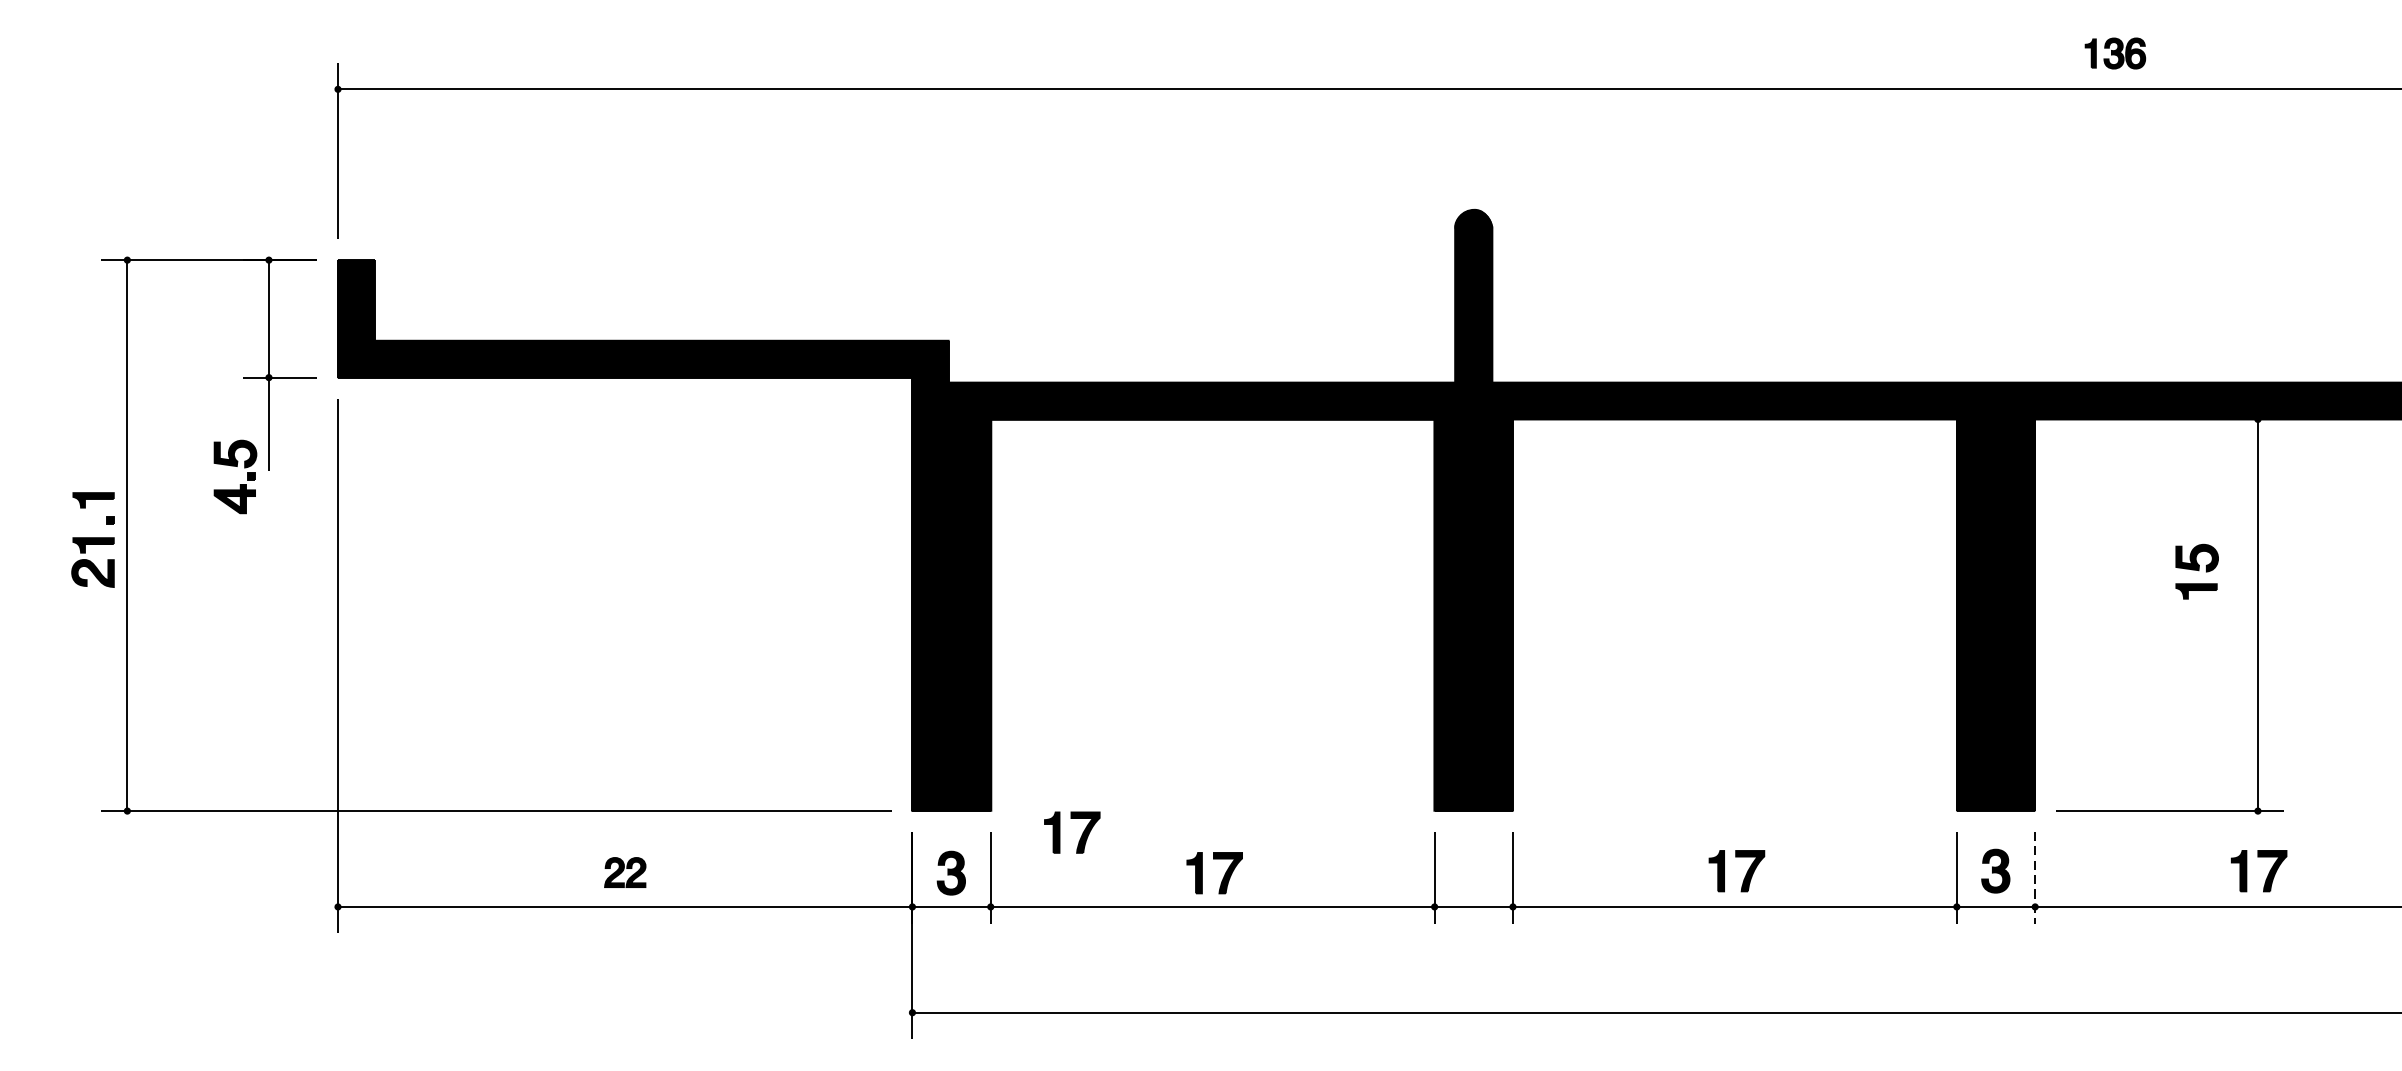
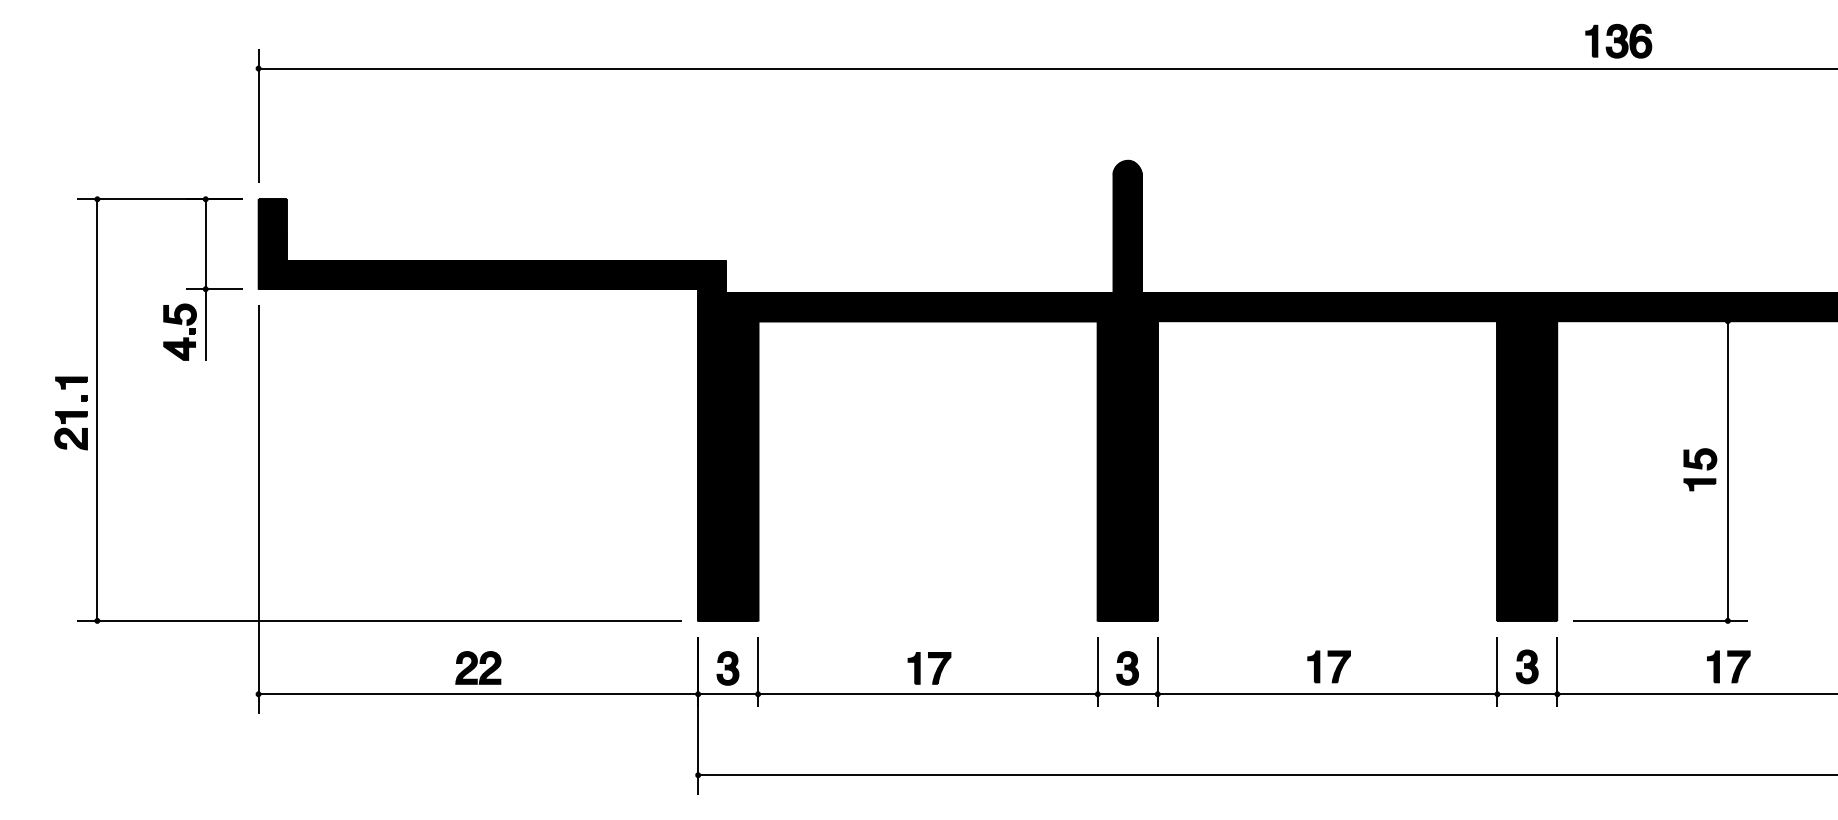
part: (2115, 52) -> (1618, 40), size x1.43
part: (234, 466) -> (179, 324), moved
part: (2197, 571) -> (1700, 469), moved
part: (1080, 836) -> (826, 640), removed
part: (625, 871) -> (478, 667), size x1.43
part: (1473, 873) -> (1127, 668), added
line: (2035, 878) -> (1557, 672), dashed -> solid

